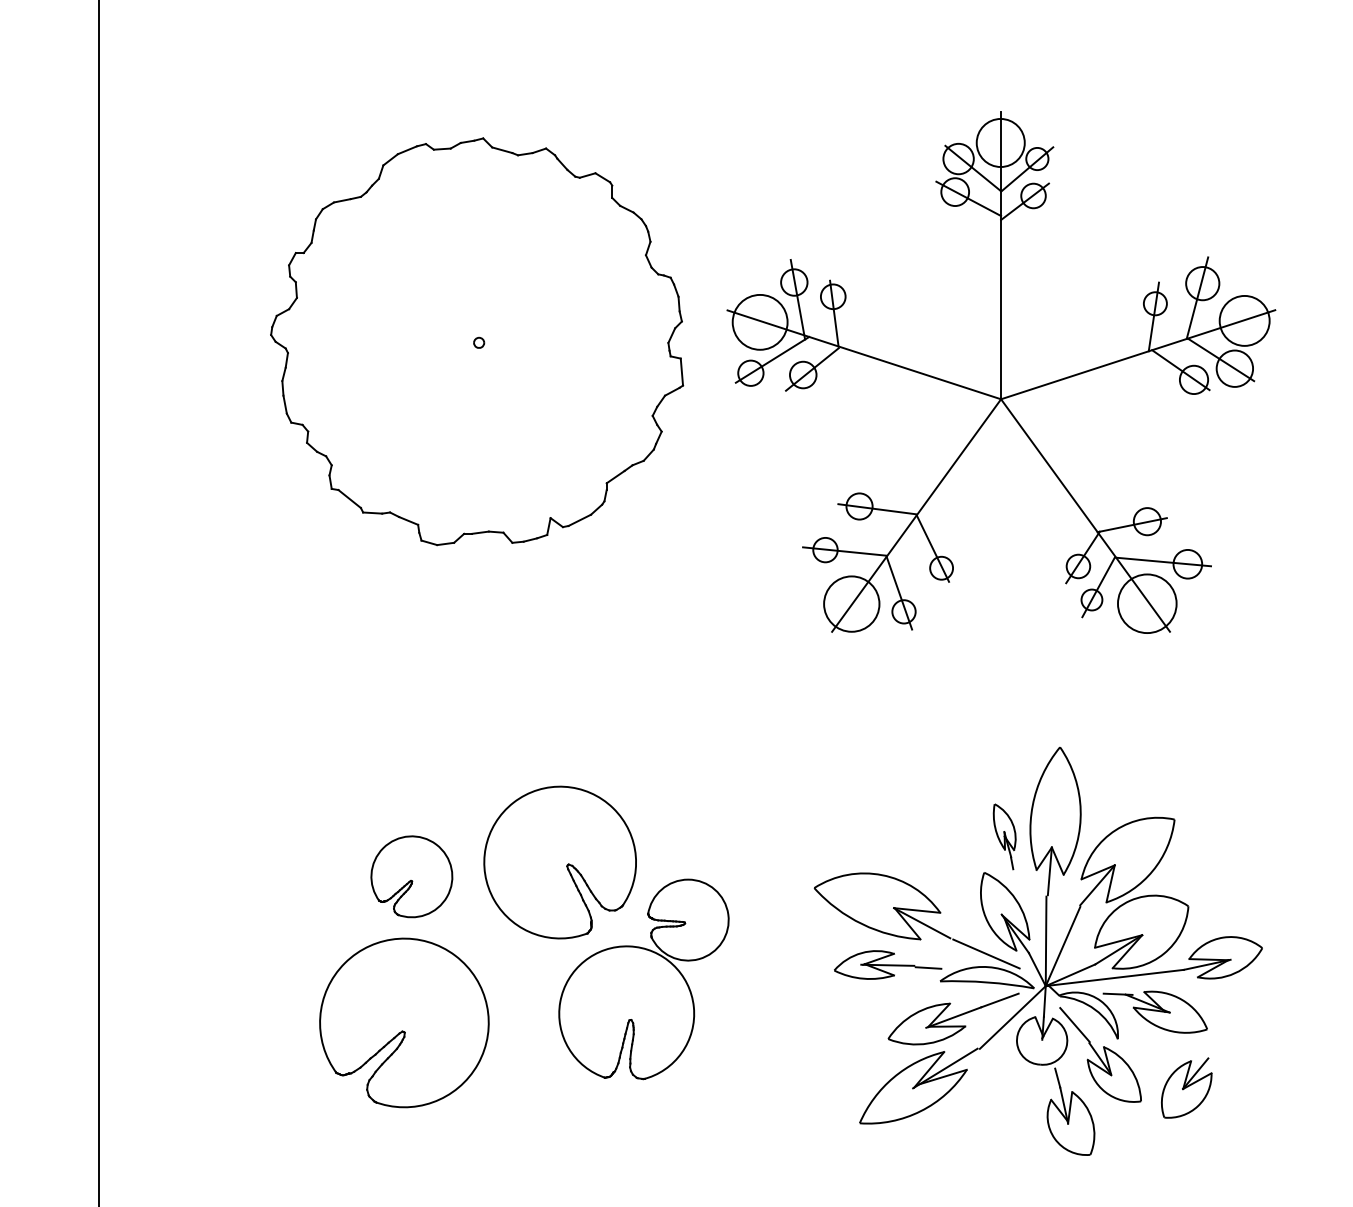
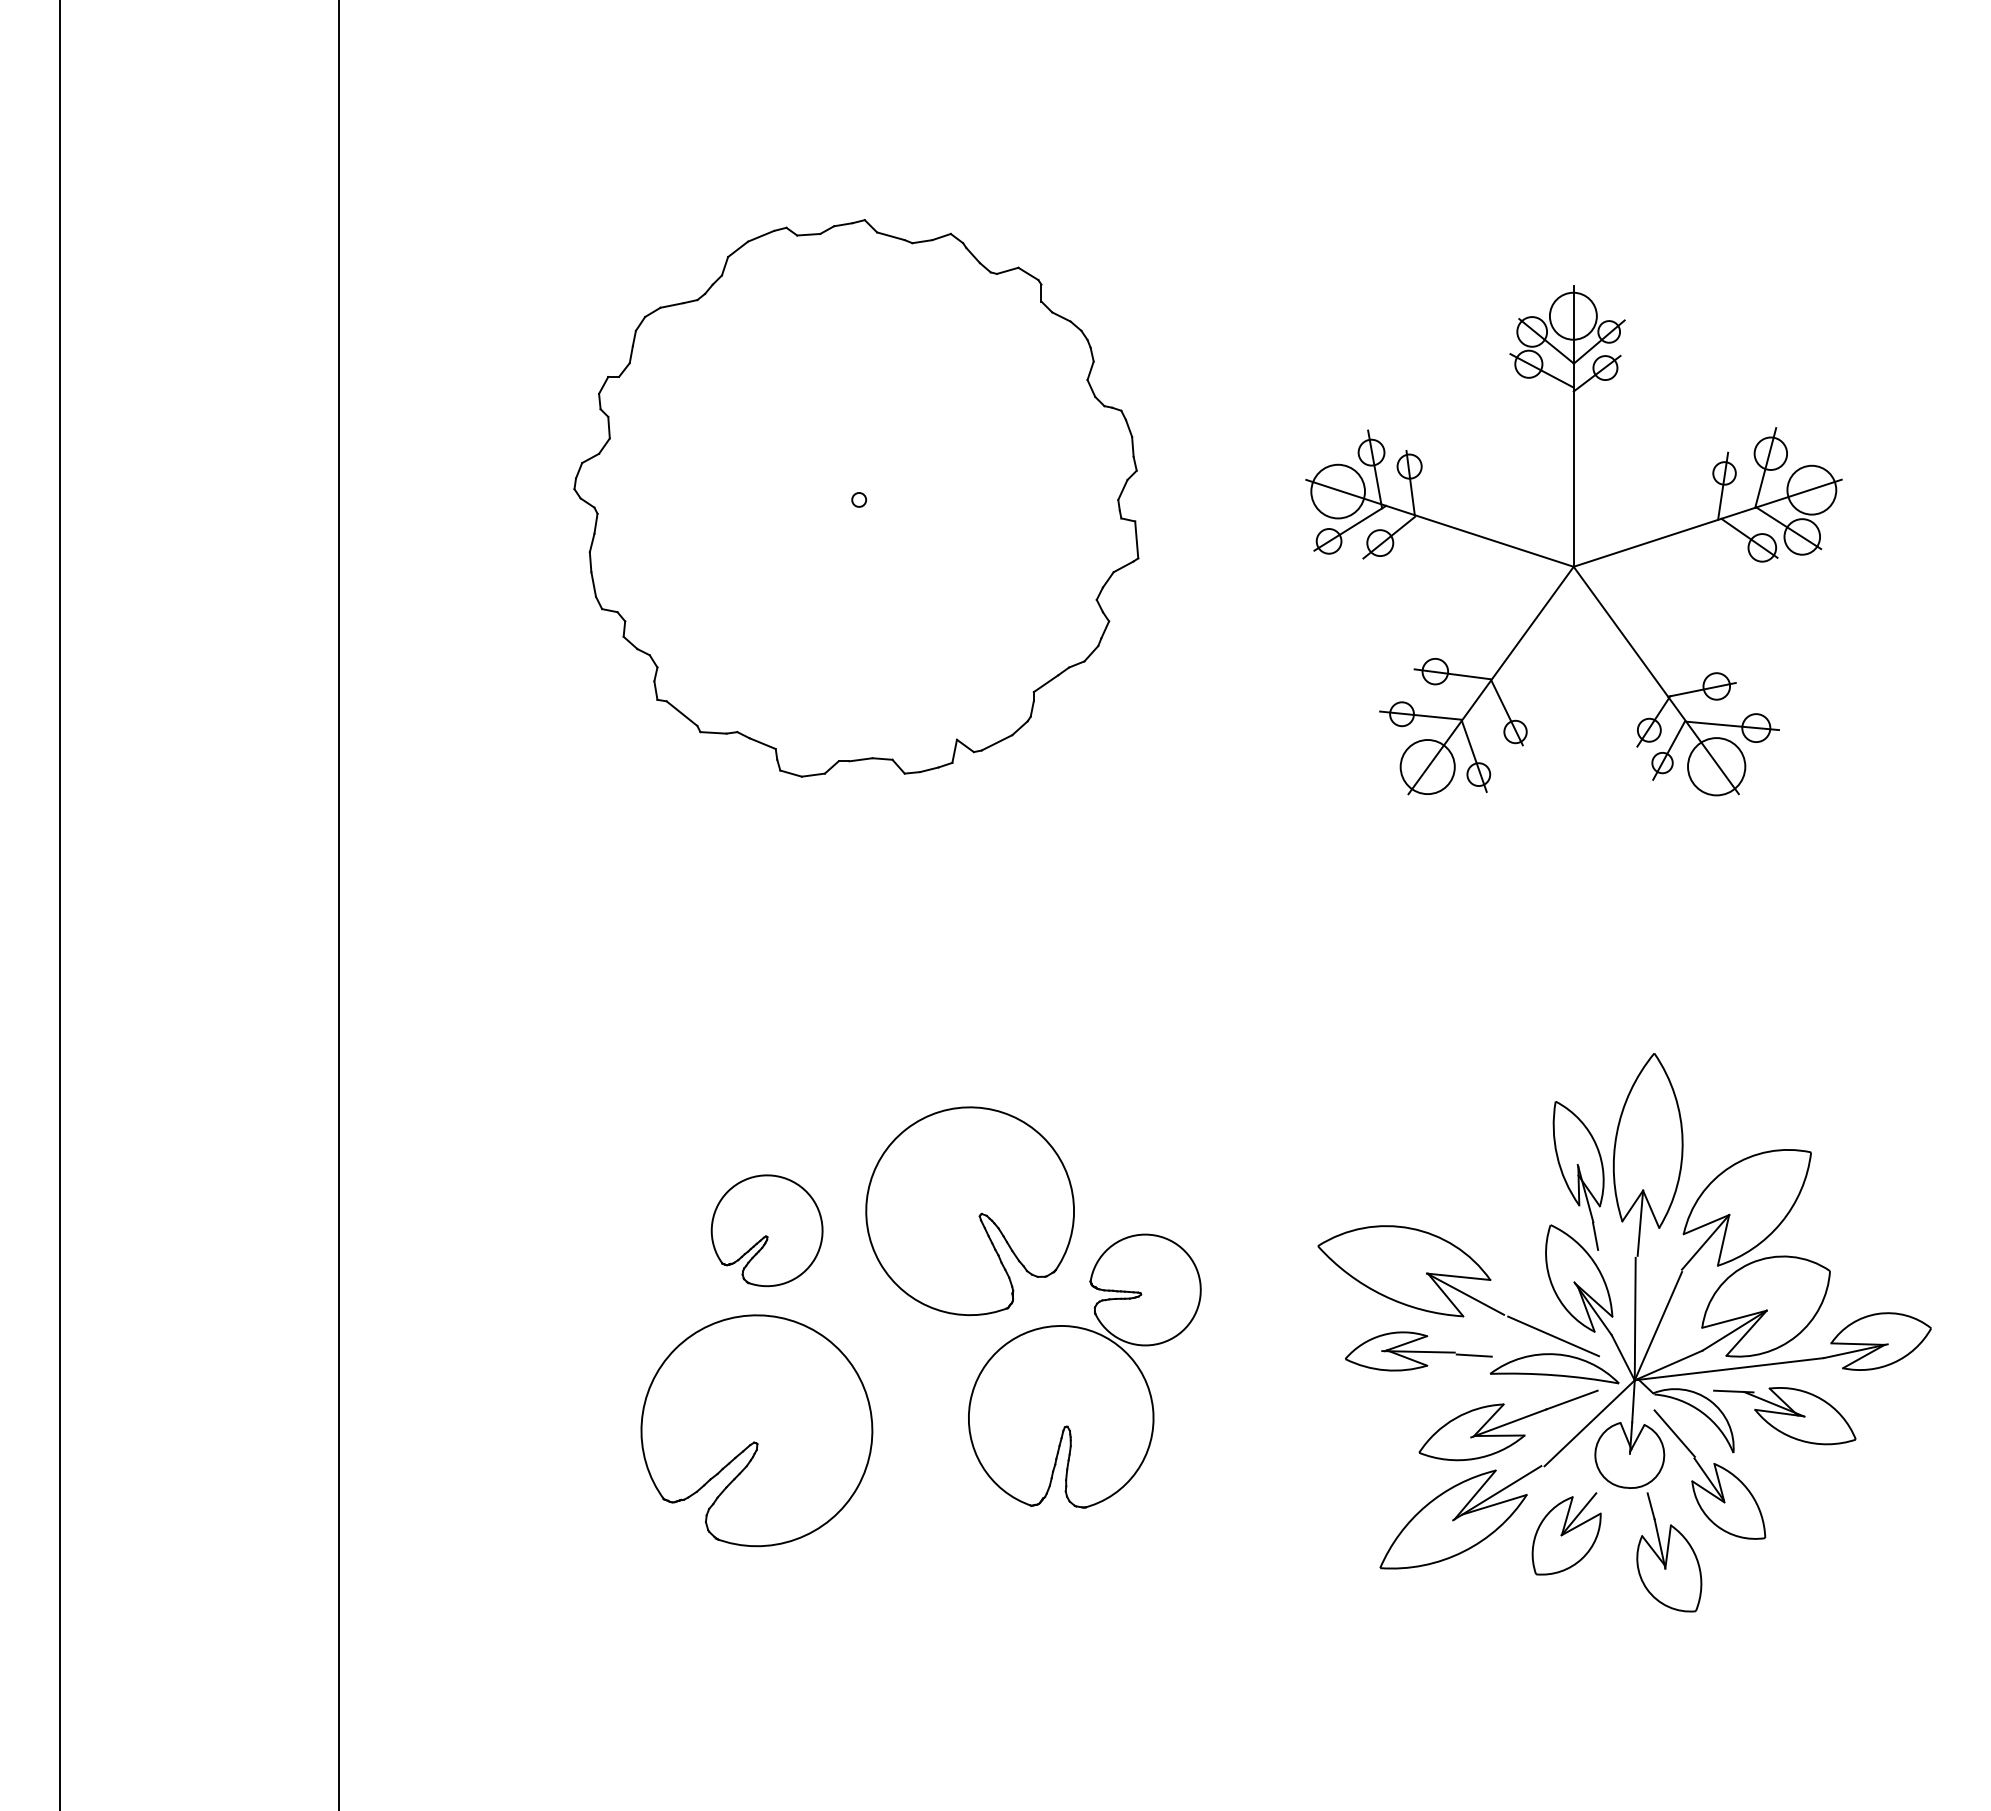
part: (1001, 372) -> (1573, 540), size x0.71
part: (1004, 836) -> (1578, 1175), size x1.67
part: (1186, 1087) -> (1566, 1533), moved

